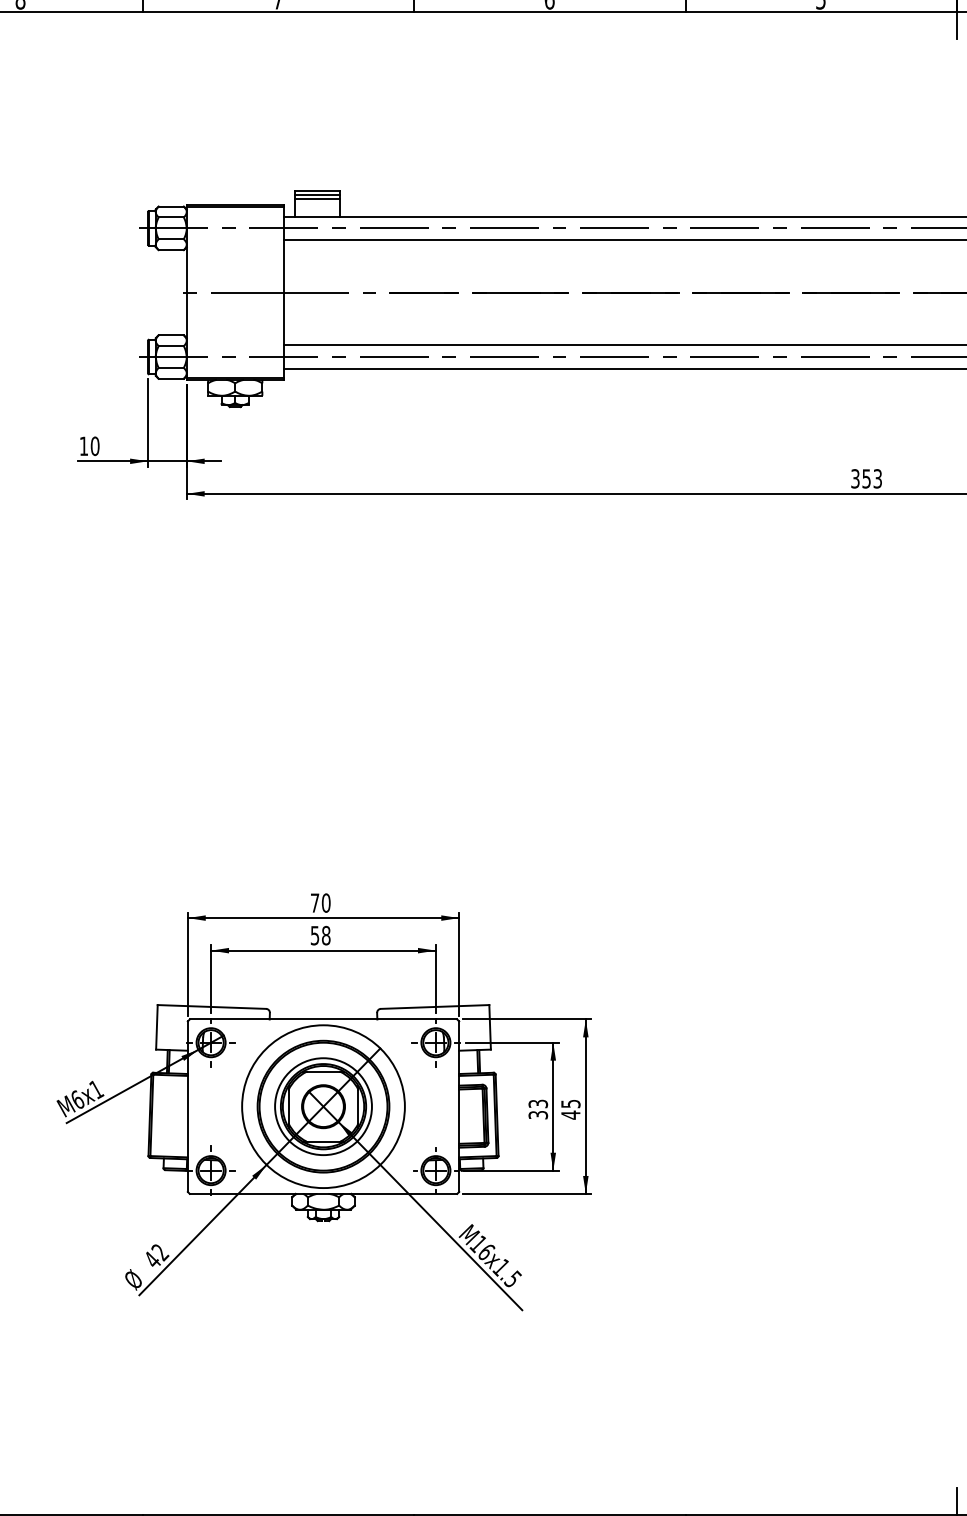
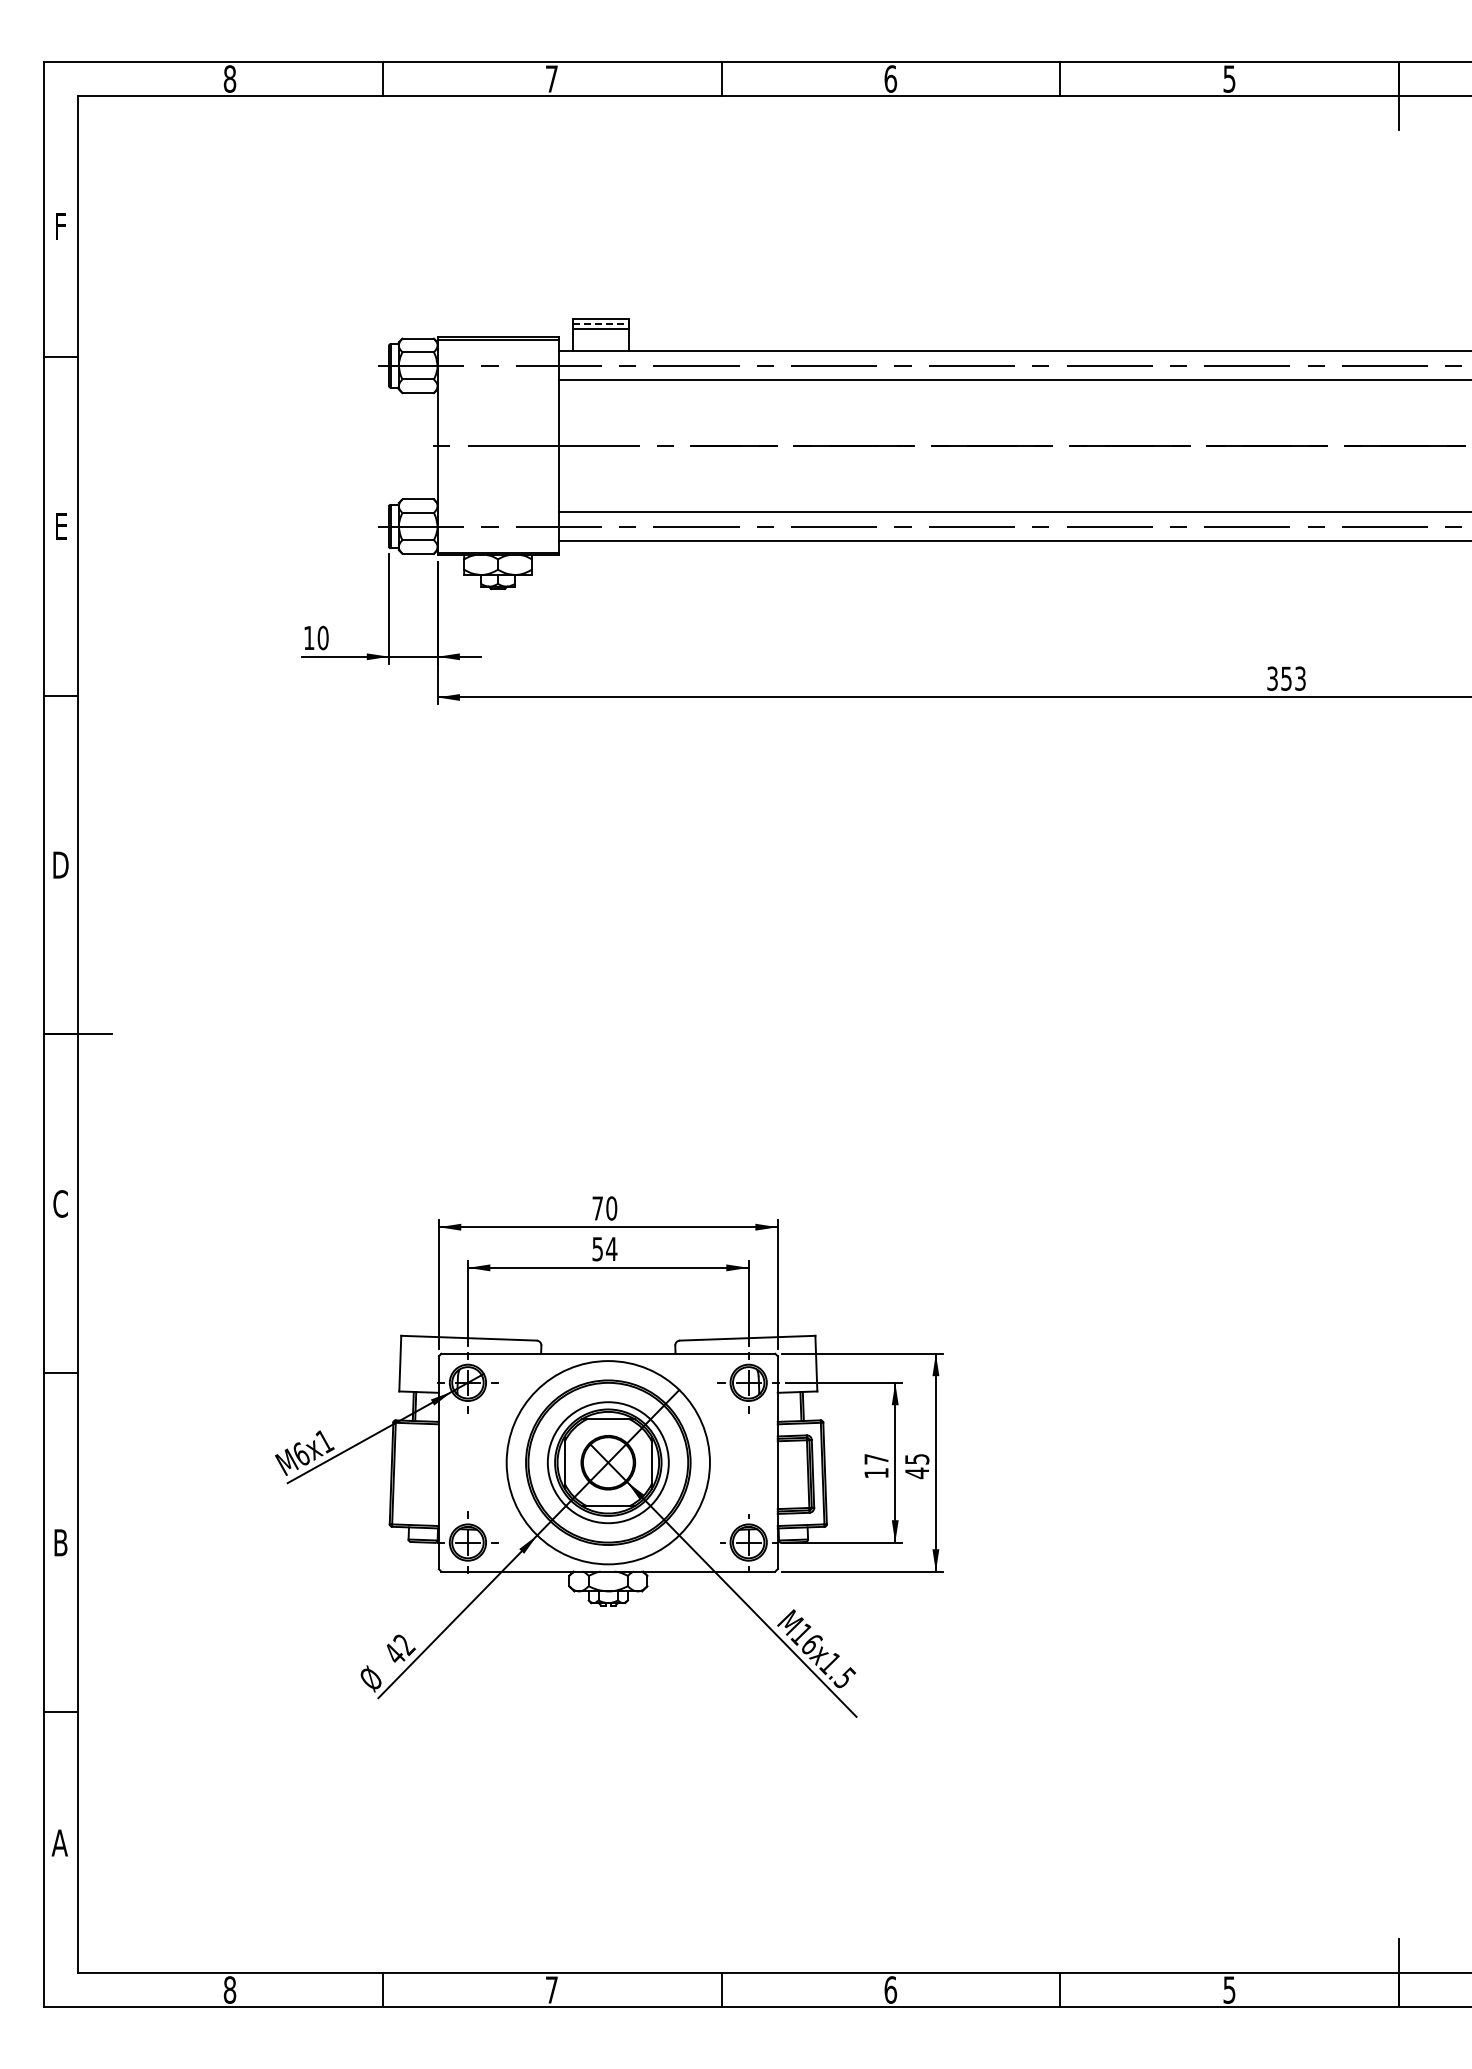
line: (317, 195) -> (600, 324), solid -> dashed
text: (326, 935) -> (611, 1249), 58 -> 54
text: (538, 1109) -> (876, 1466), 33 -> 17

